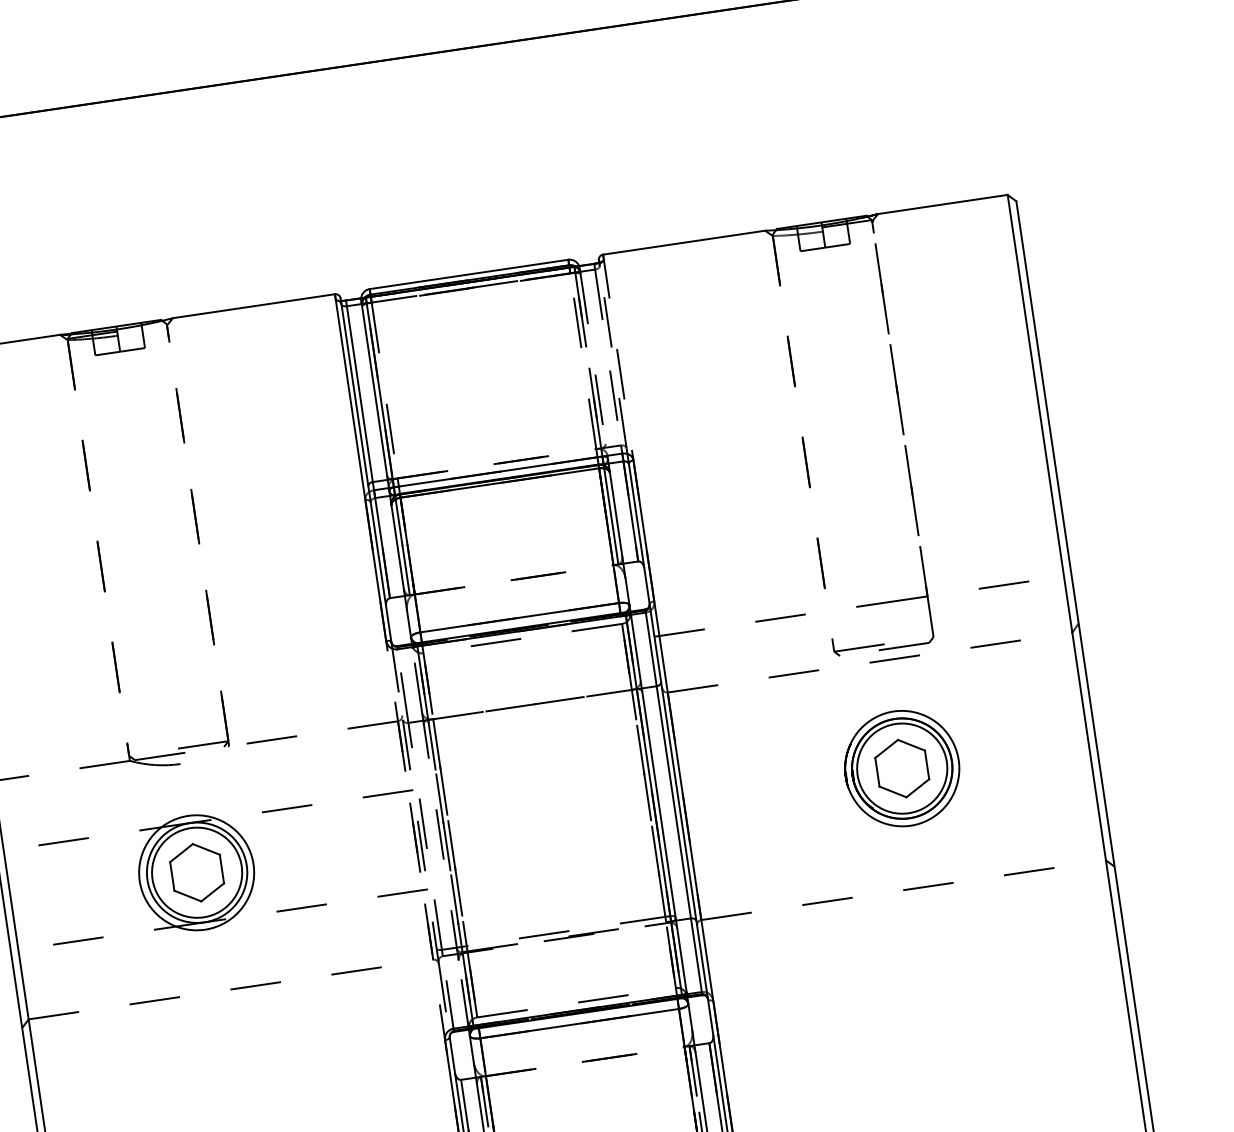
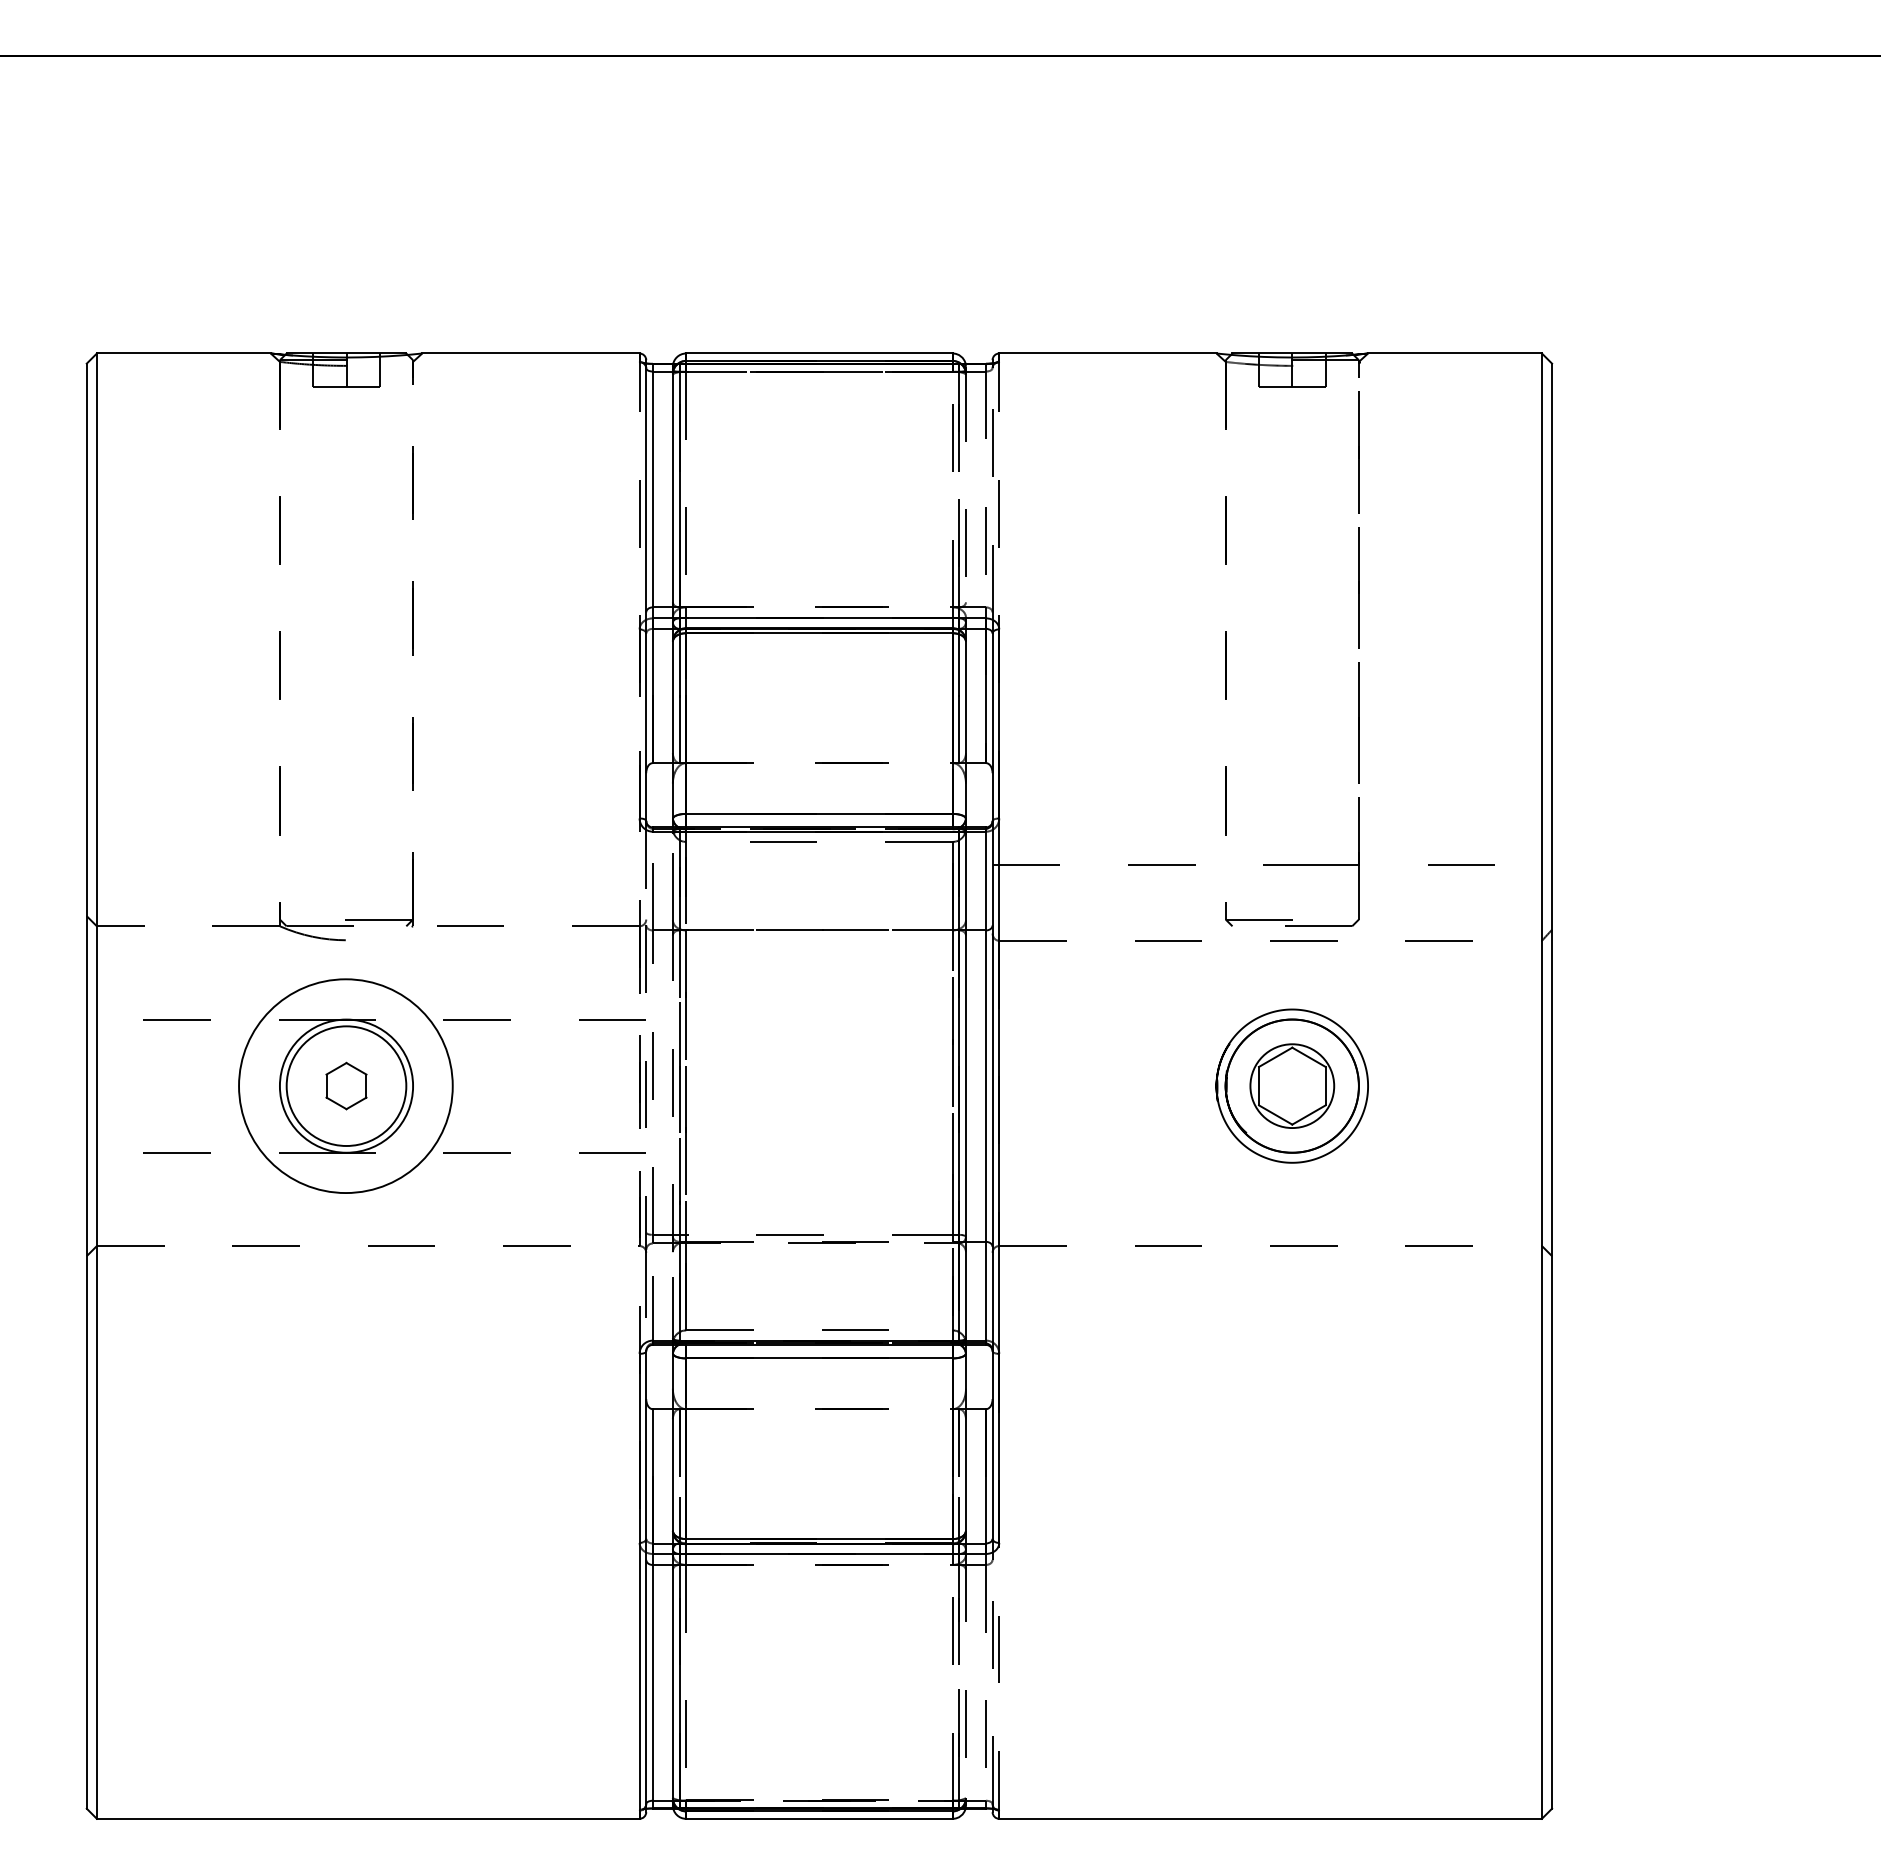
line: (360, 467) -> (639, 585), solid -> dashed
circle: (902, 768) -> (1292, 1086), size x0.7
circle: (196, 872) -> (345, 1085), size x1.4
part: (197, 872) -> (346, 1085), size x0.6

